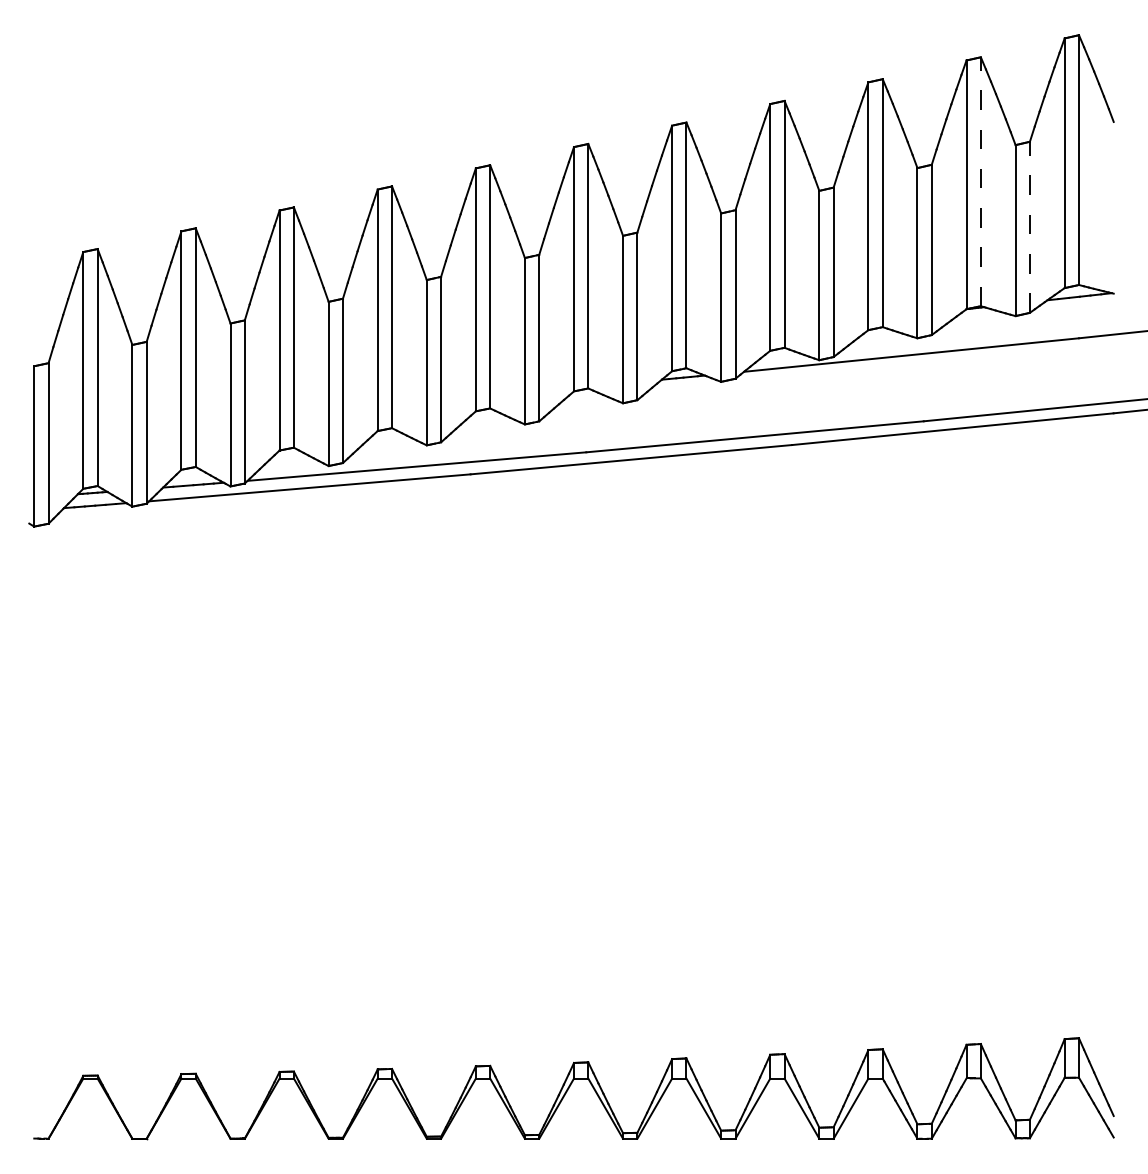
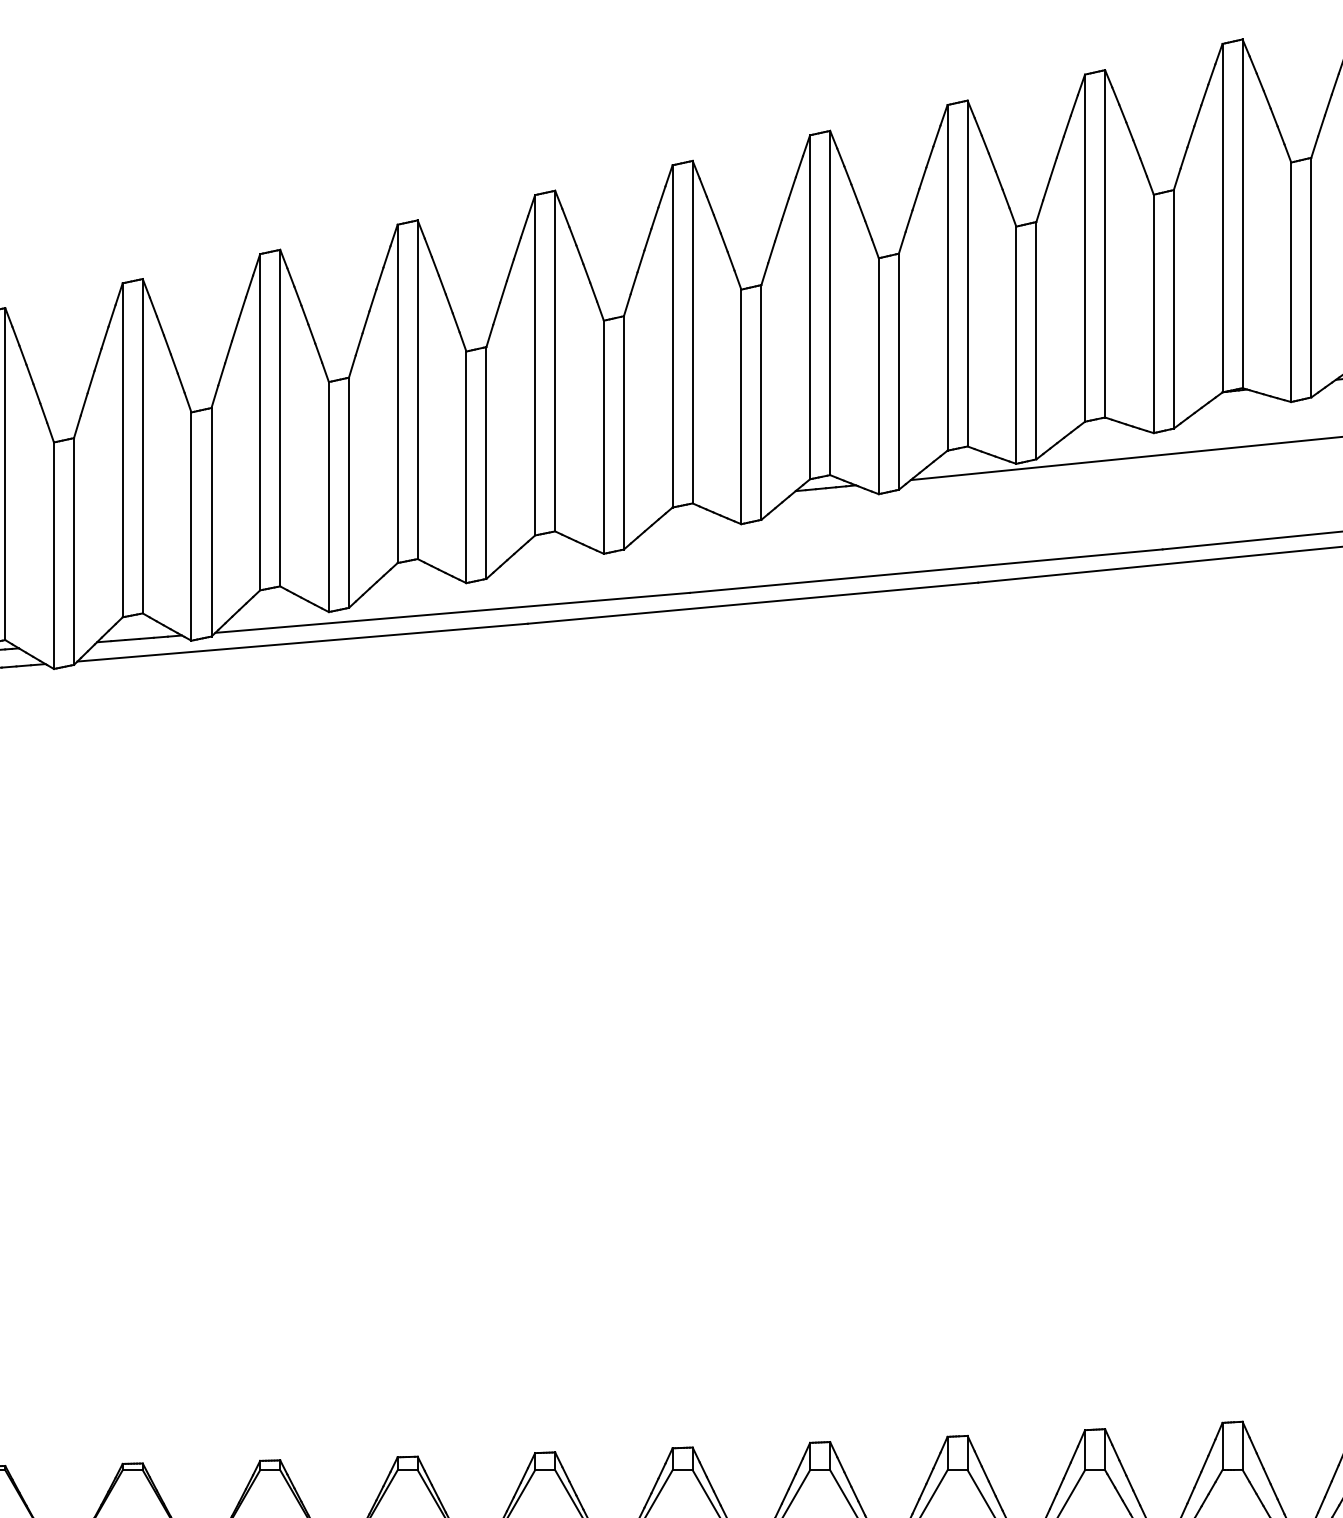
line: (980, 181) -> (1242, 213), dashed -> solid
line: (1029, 227) -> (1310, 277), dashed -> solid

